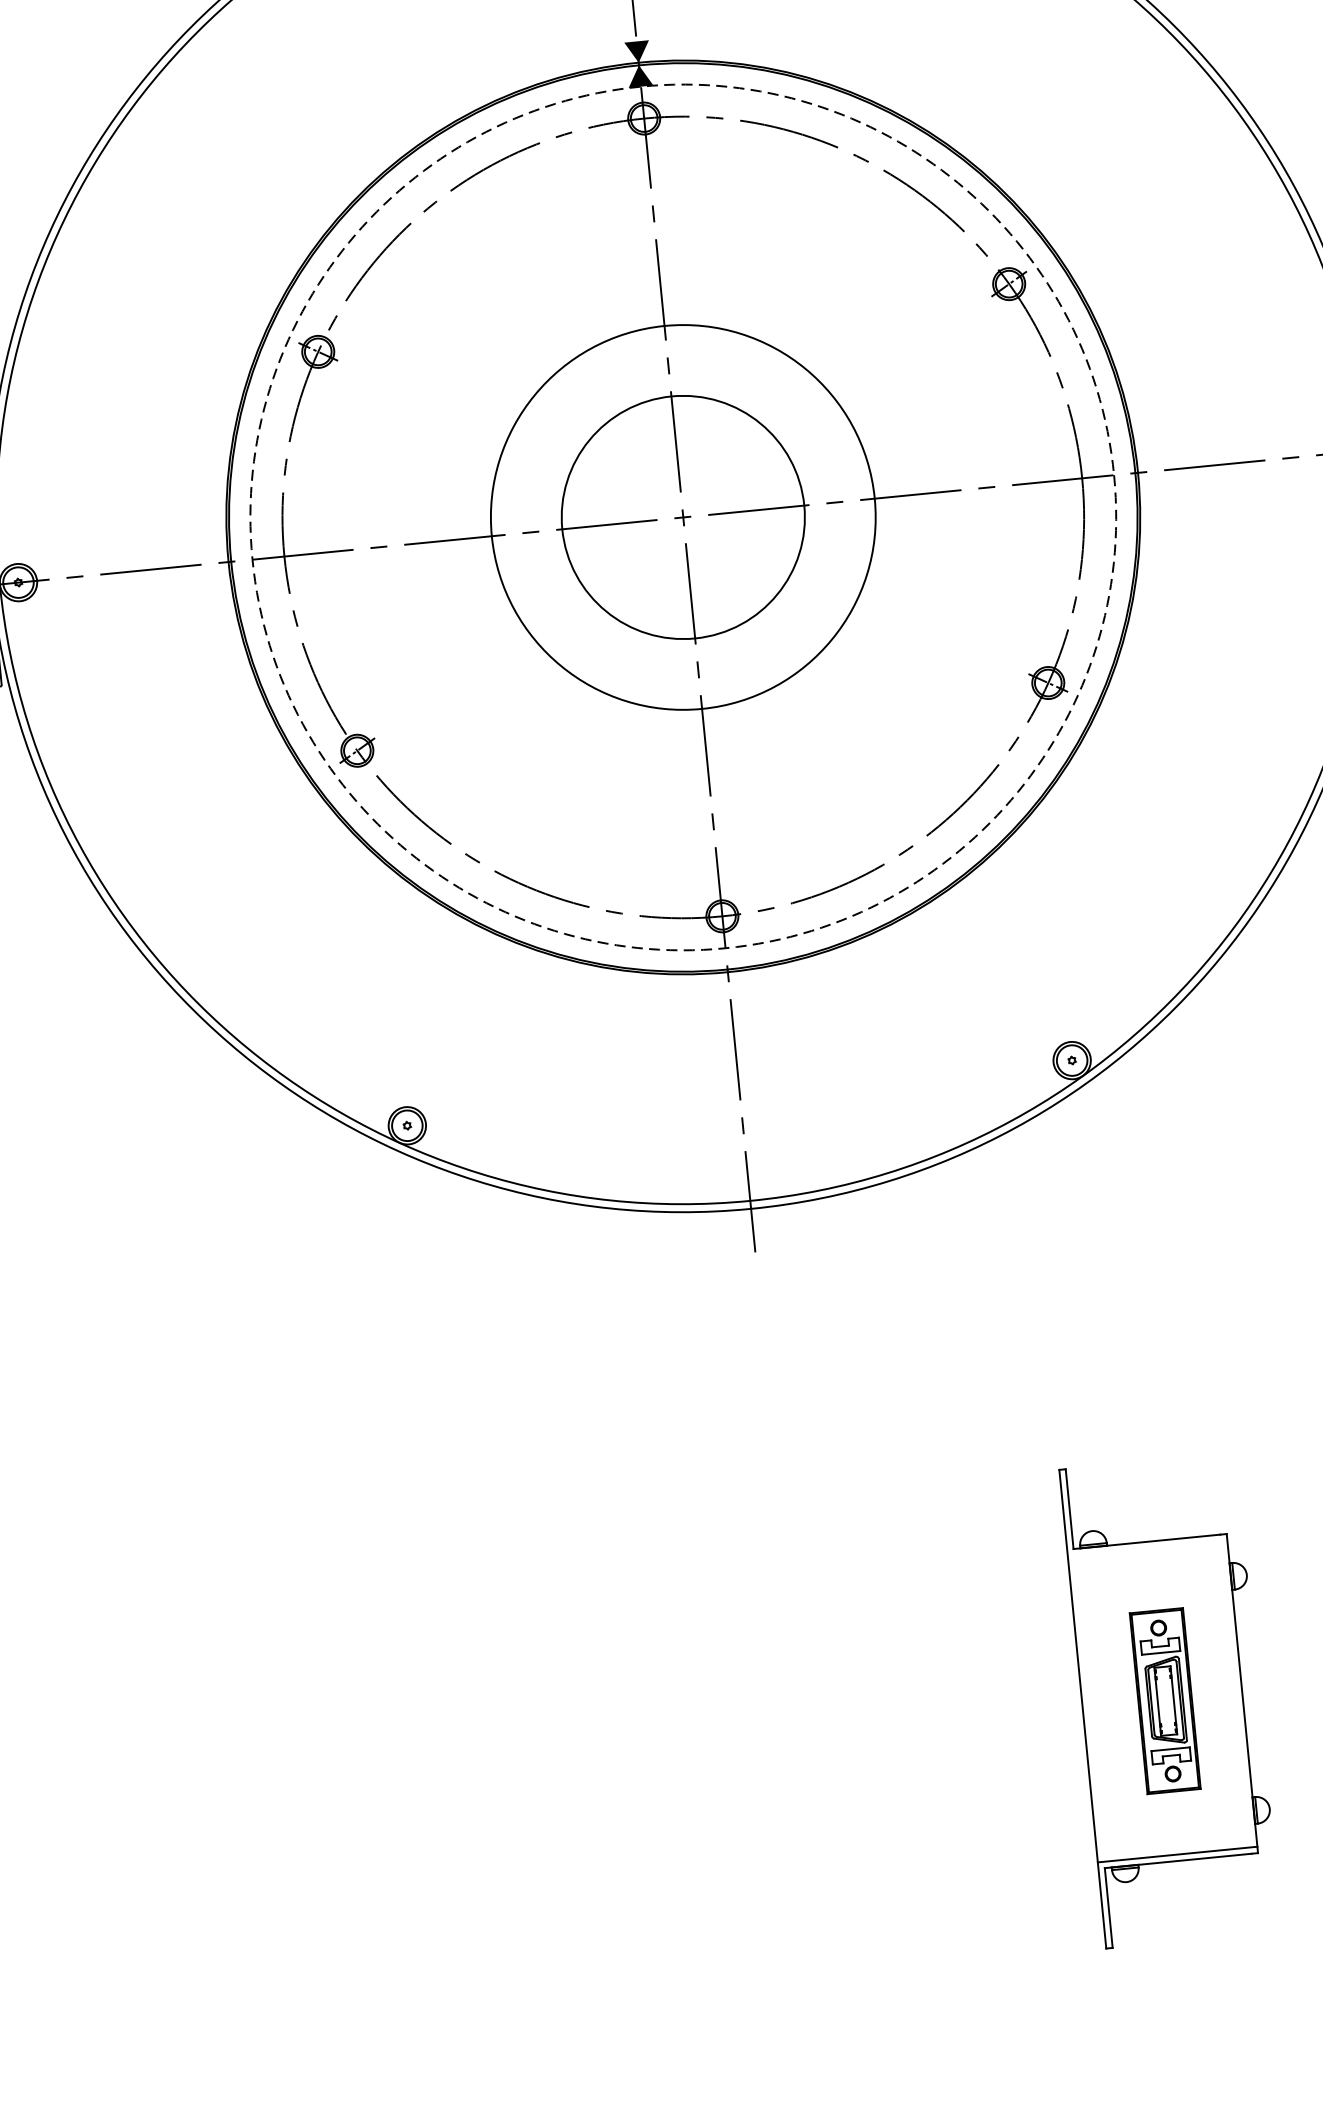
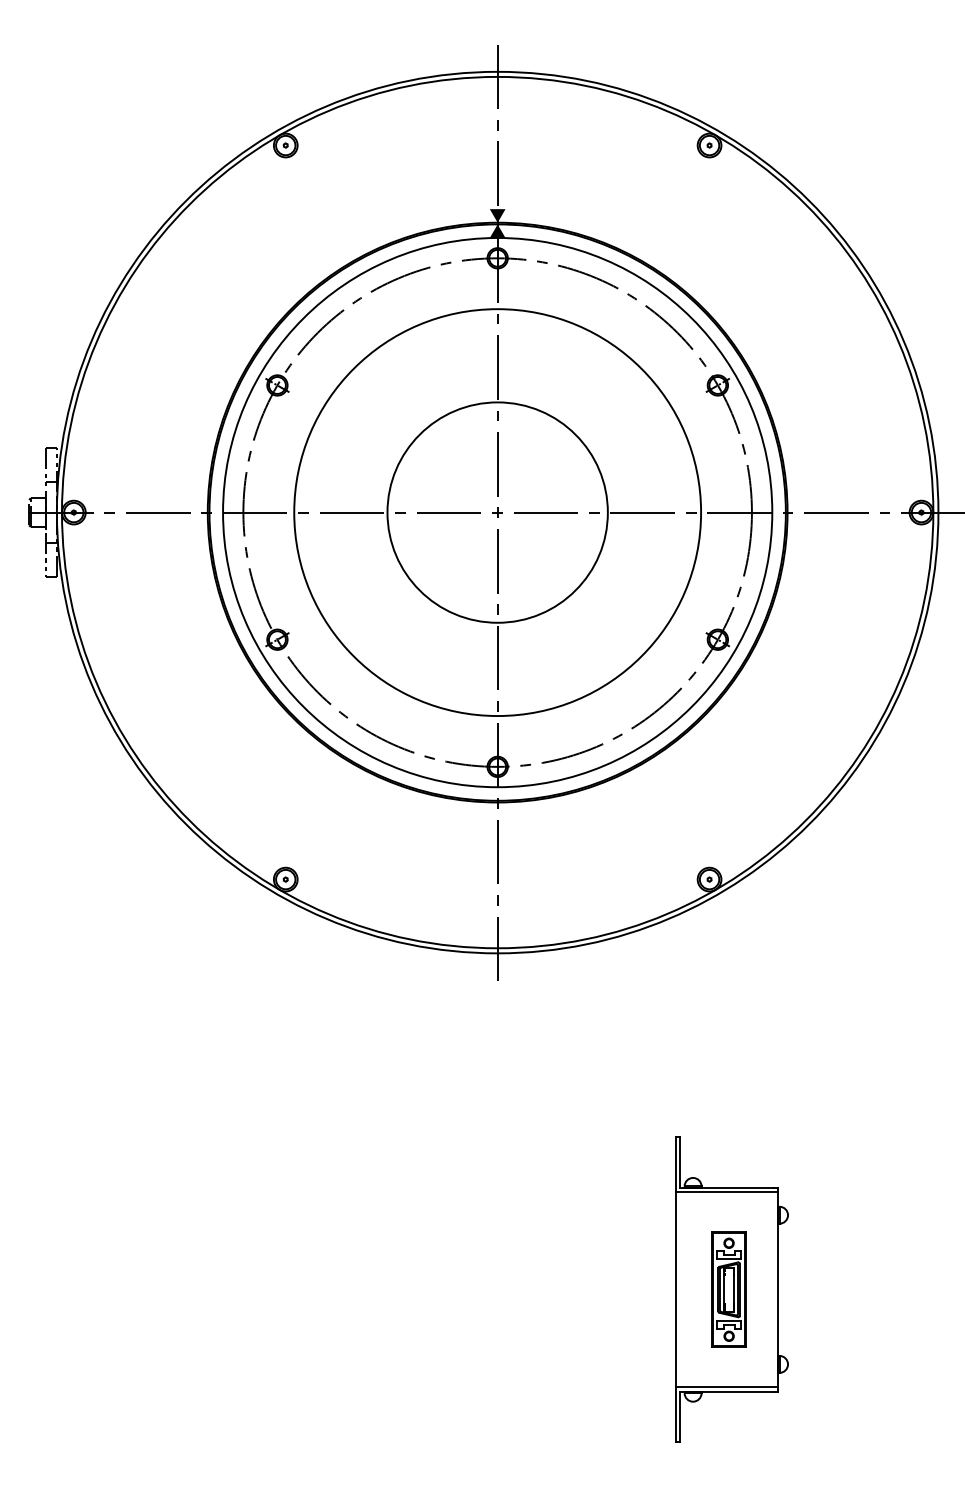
circle: (683, 517) -> (497, 512), dashed -> solid
circle: (683, 517) -> (497, 512), size x1.43
circle: (683, 517) -> (497, 512), size x1.67
line: (1146, 1548) -> (726, 1192), added

